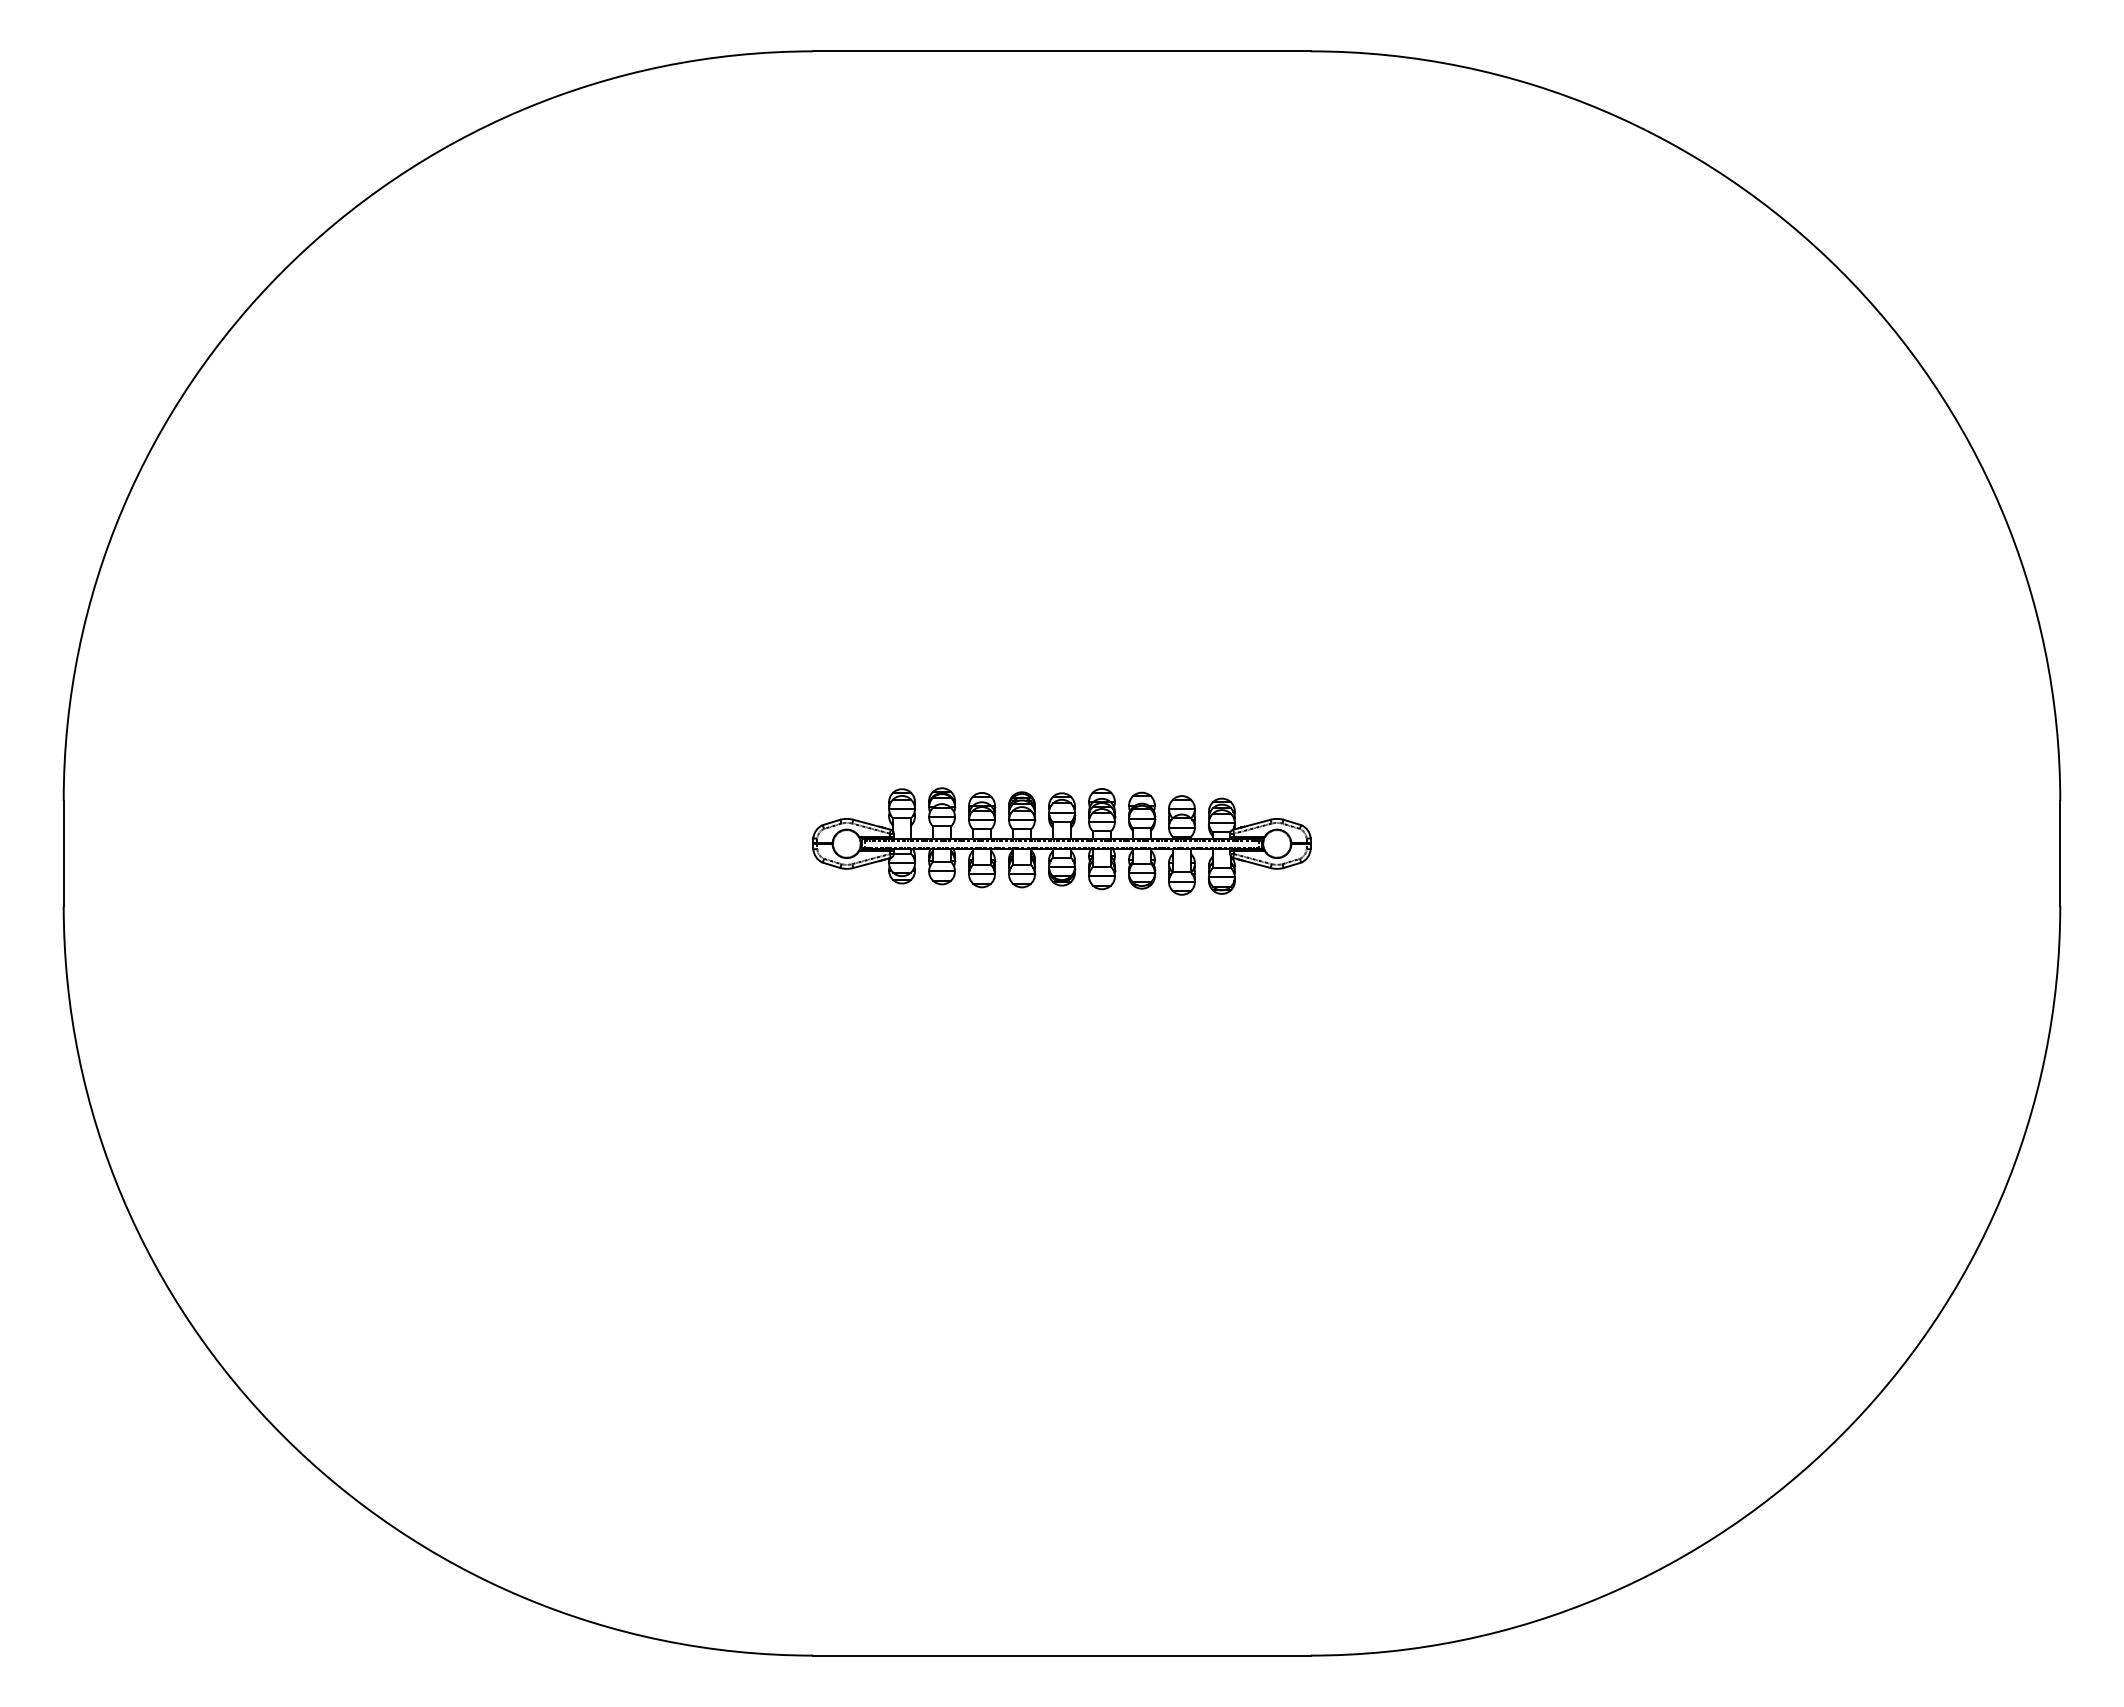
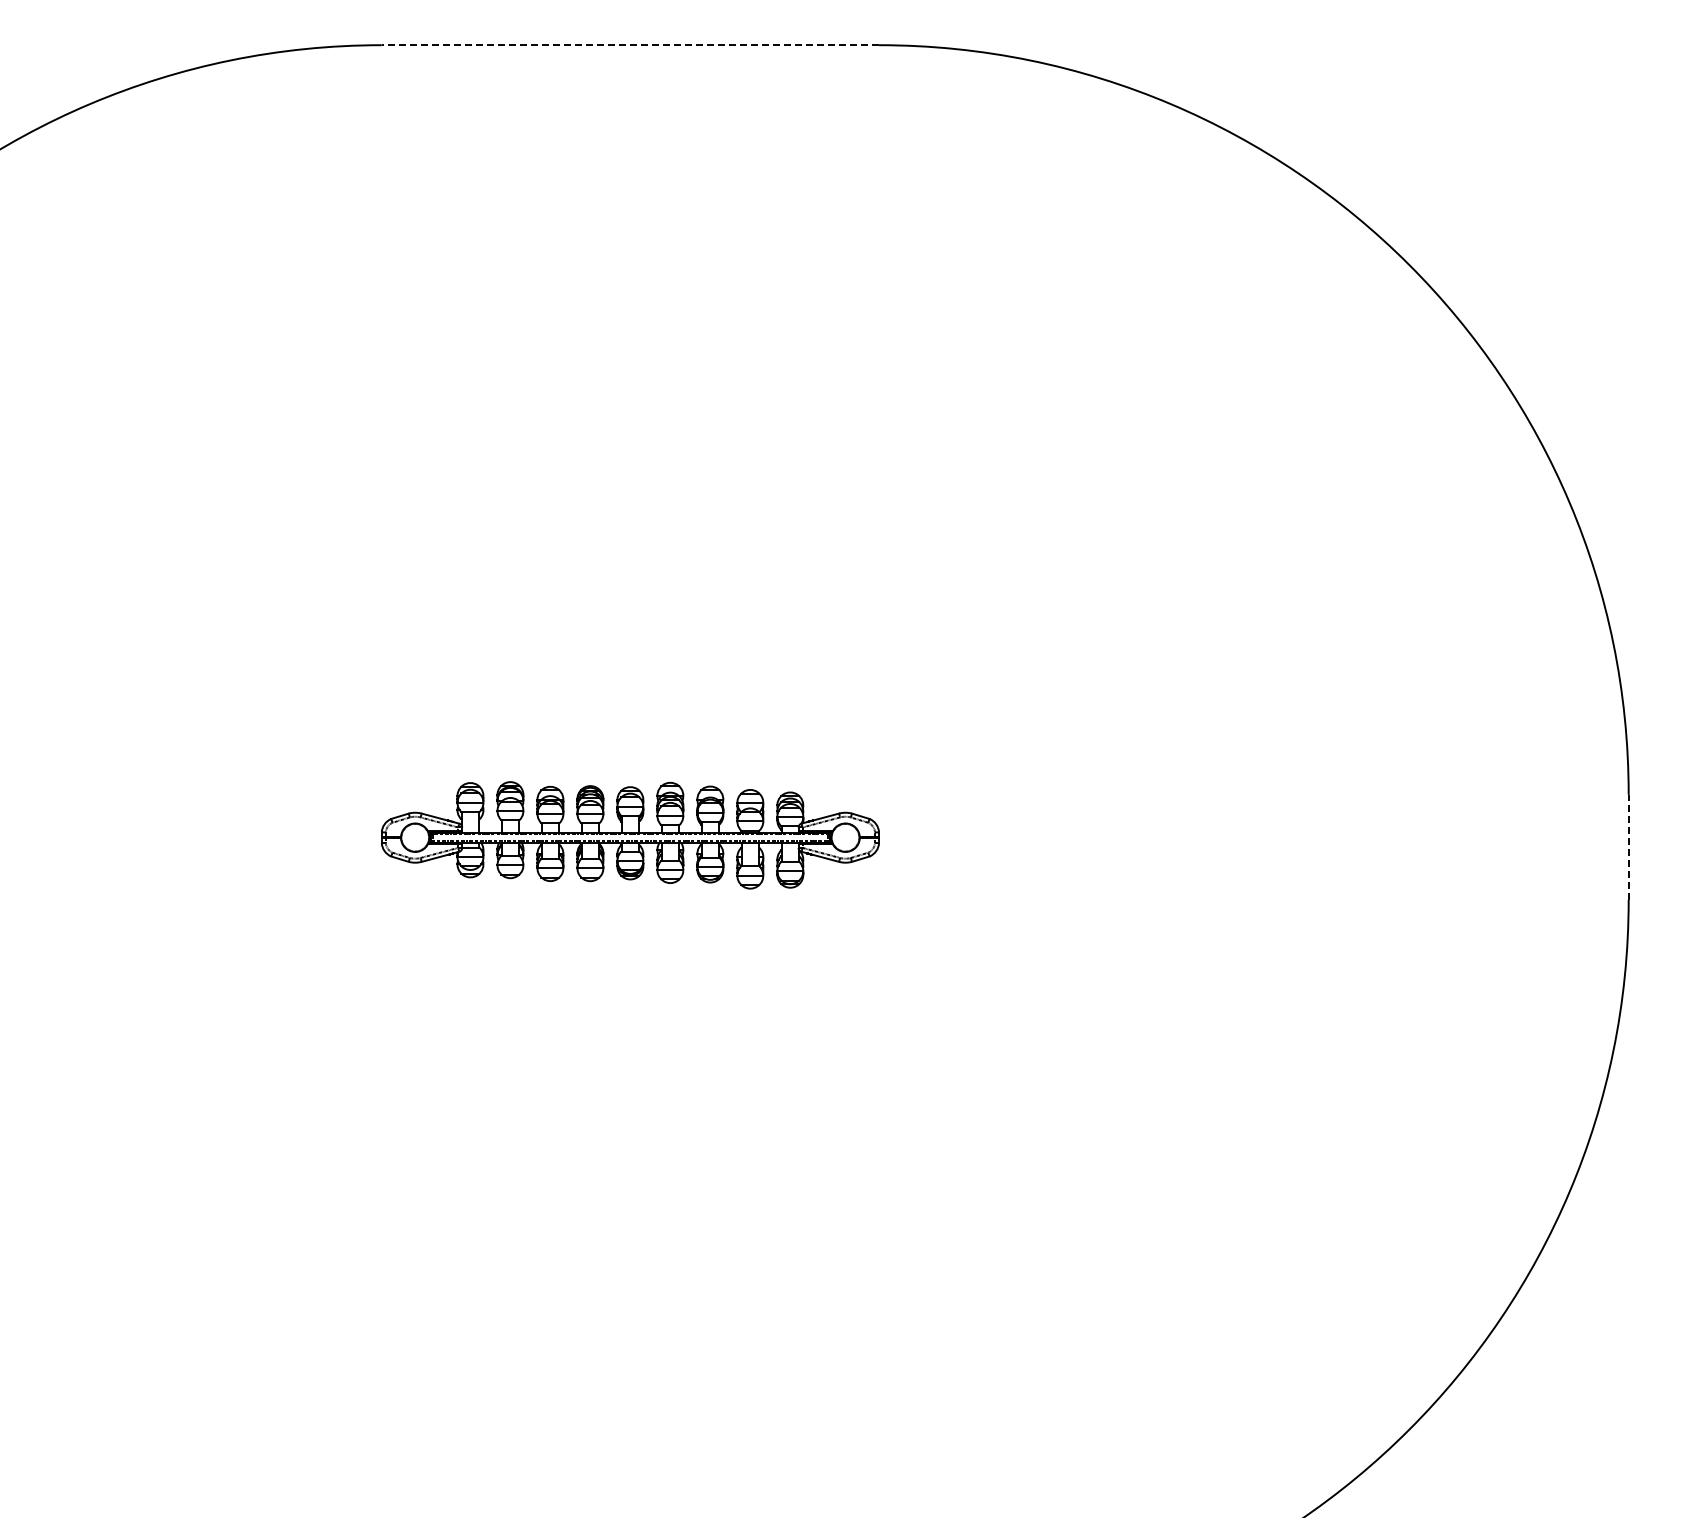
line: (1061, 51) -> (629, 45), solid -> dashed
line: (2060, 852) -> (1628, 846), solid -> dashed

